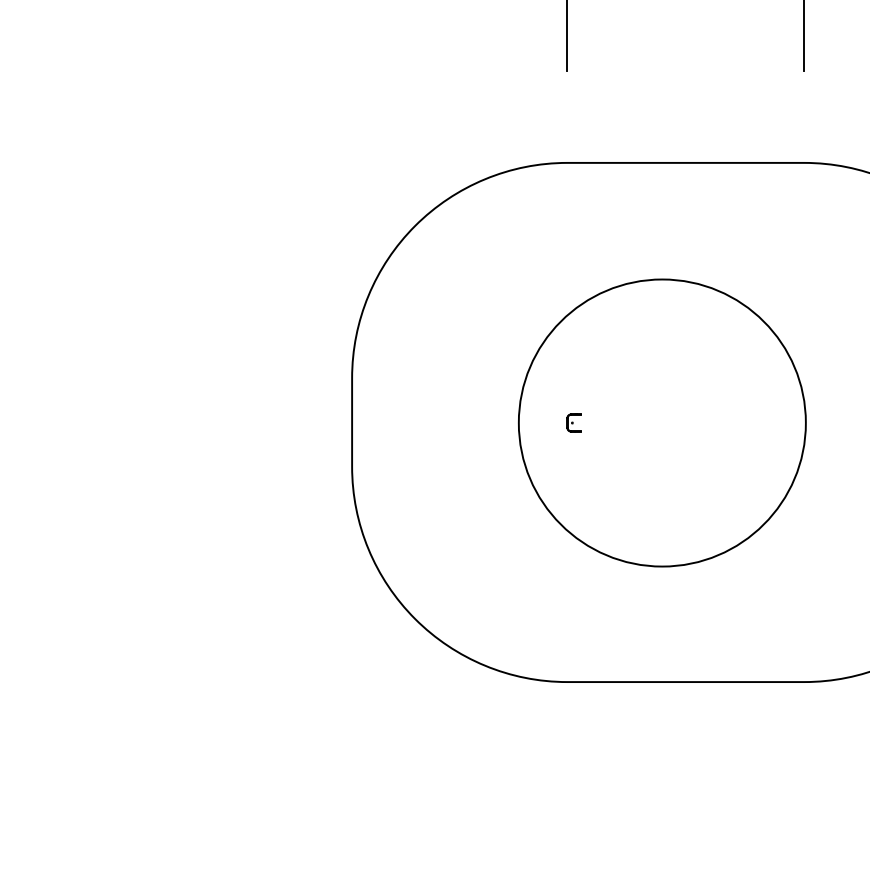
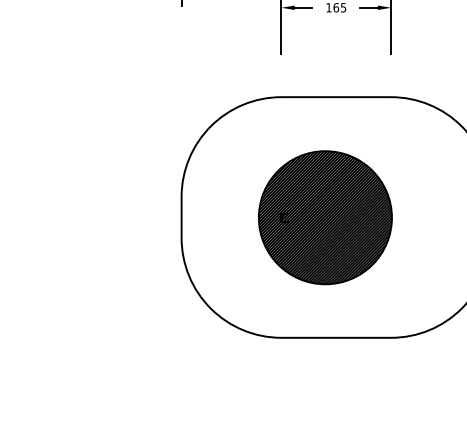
hatch: (660, 422) -> (324, 217), added

